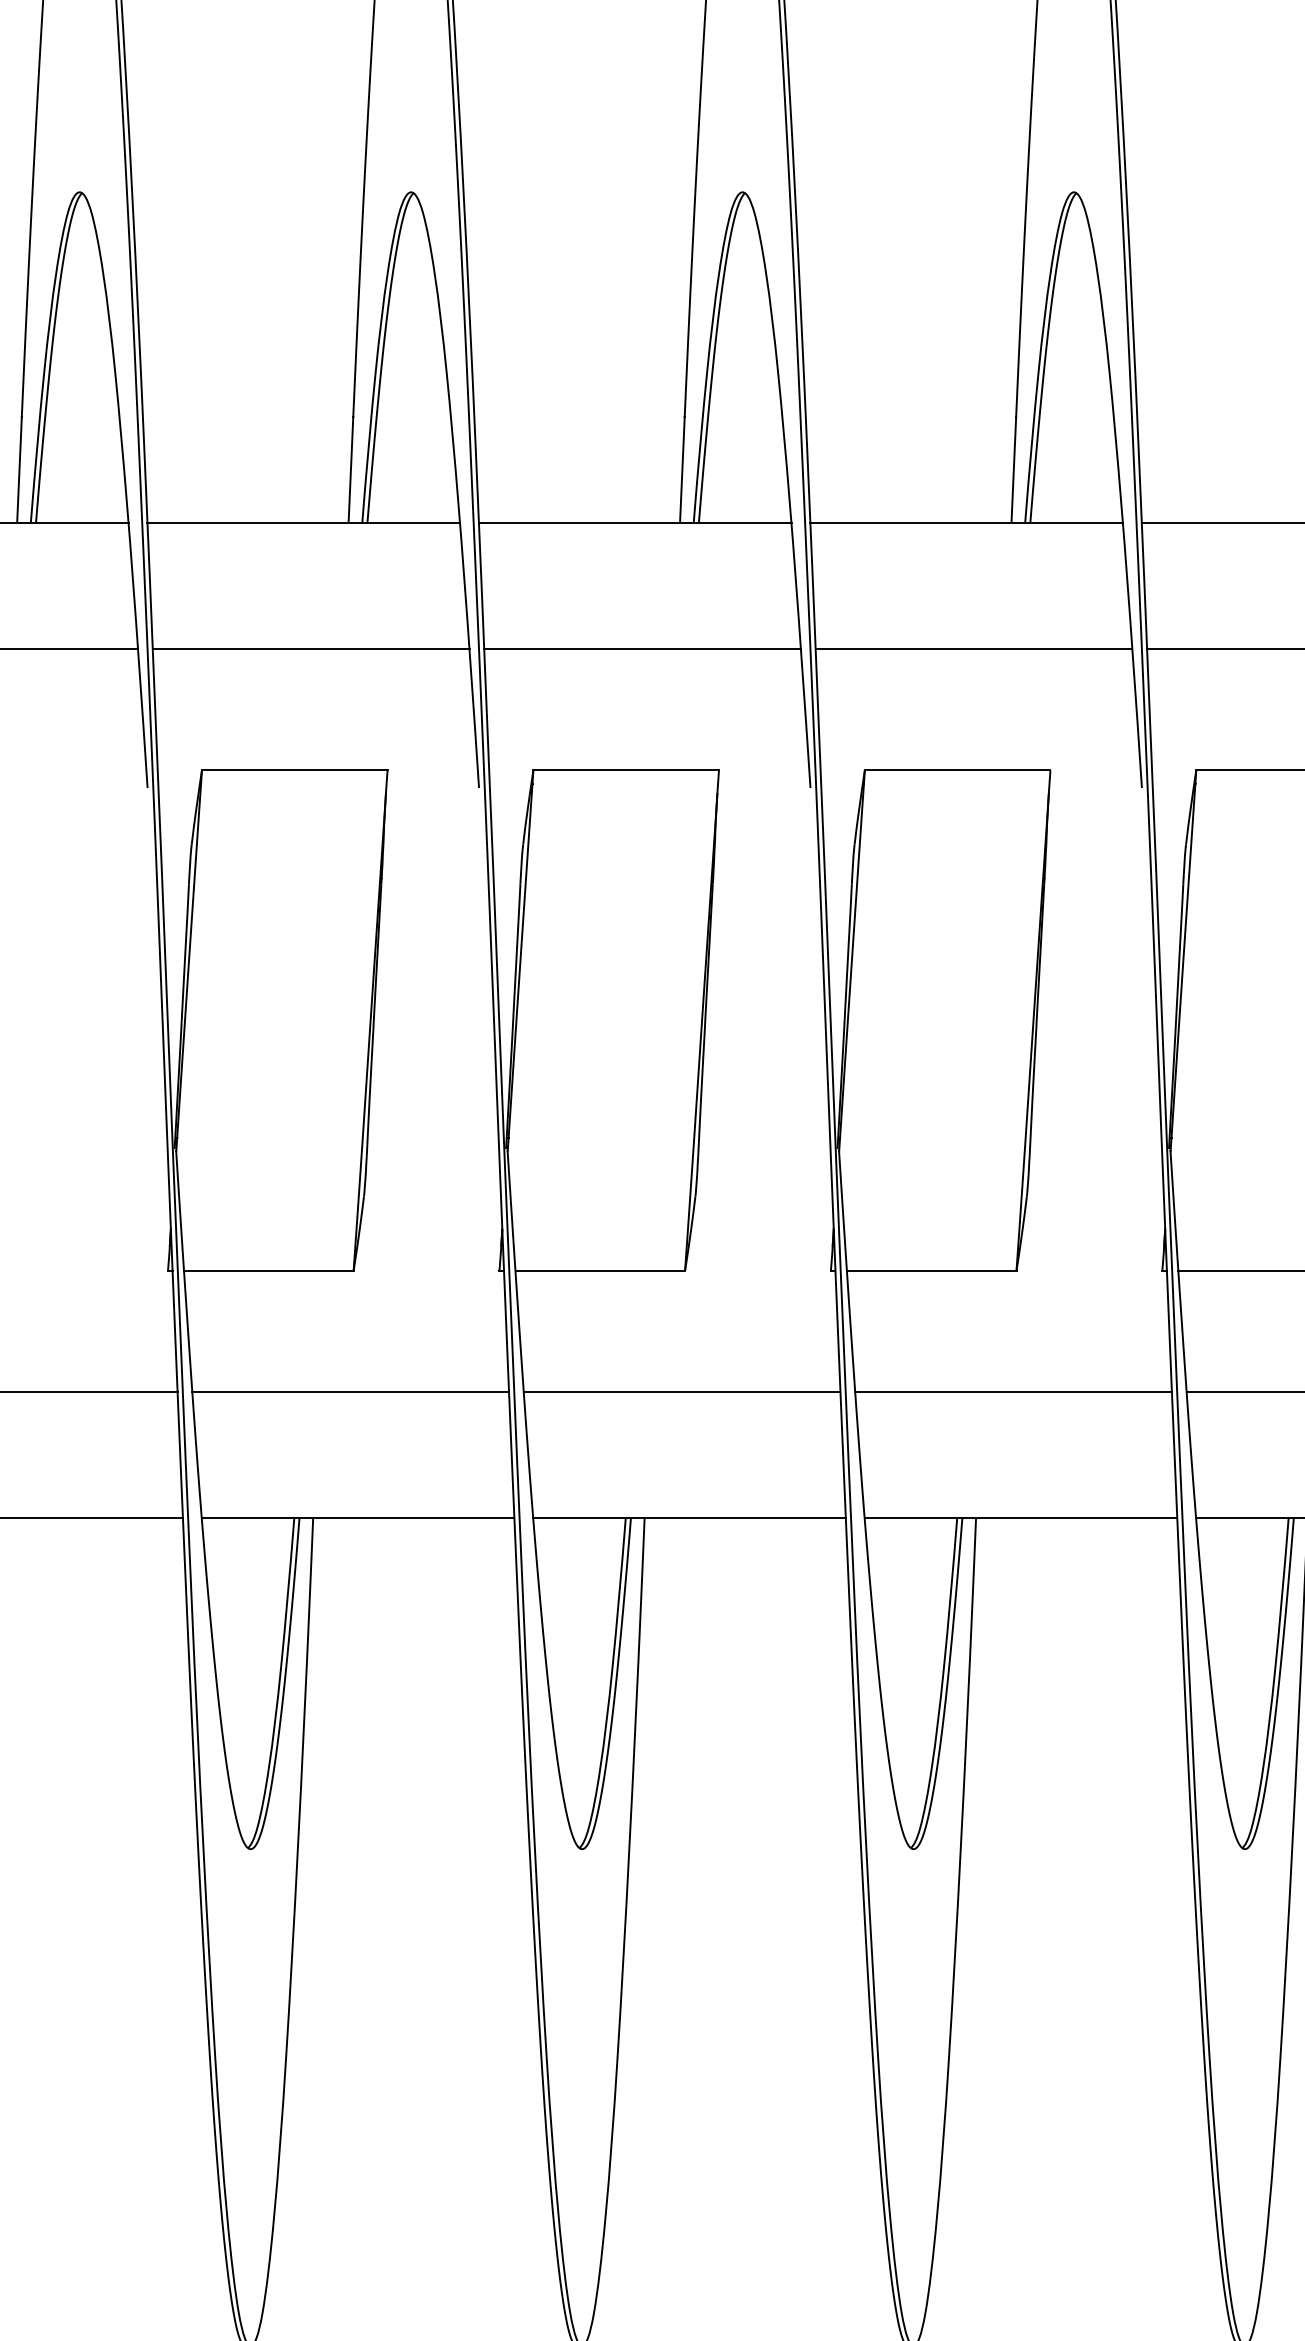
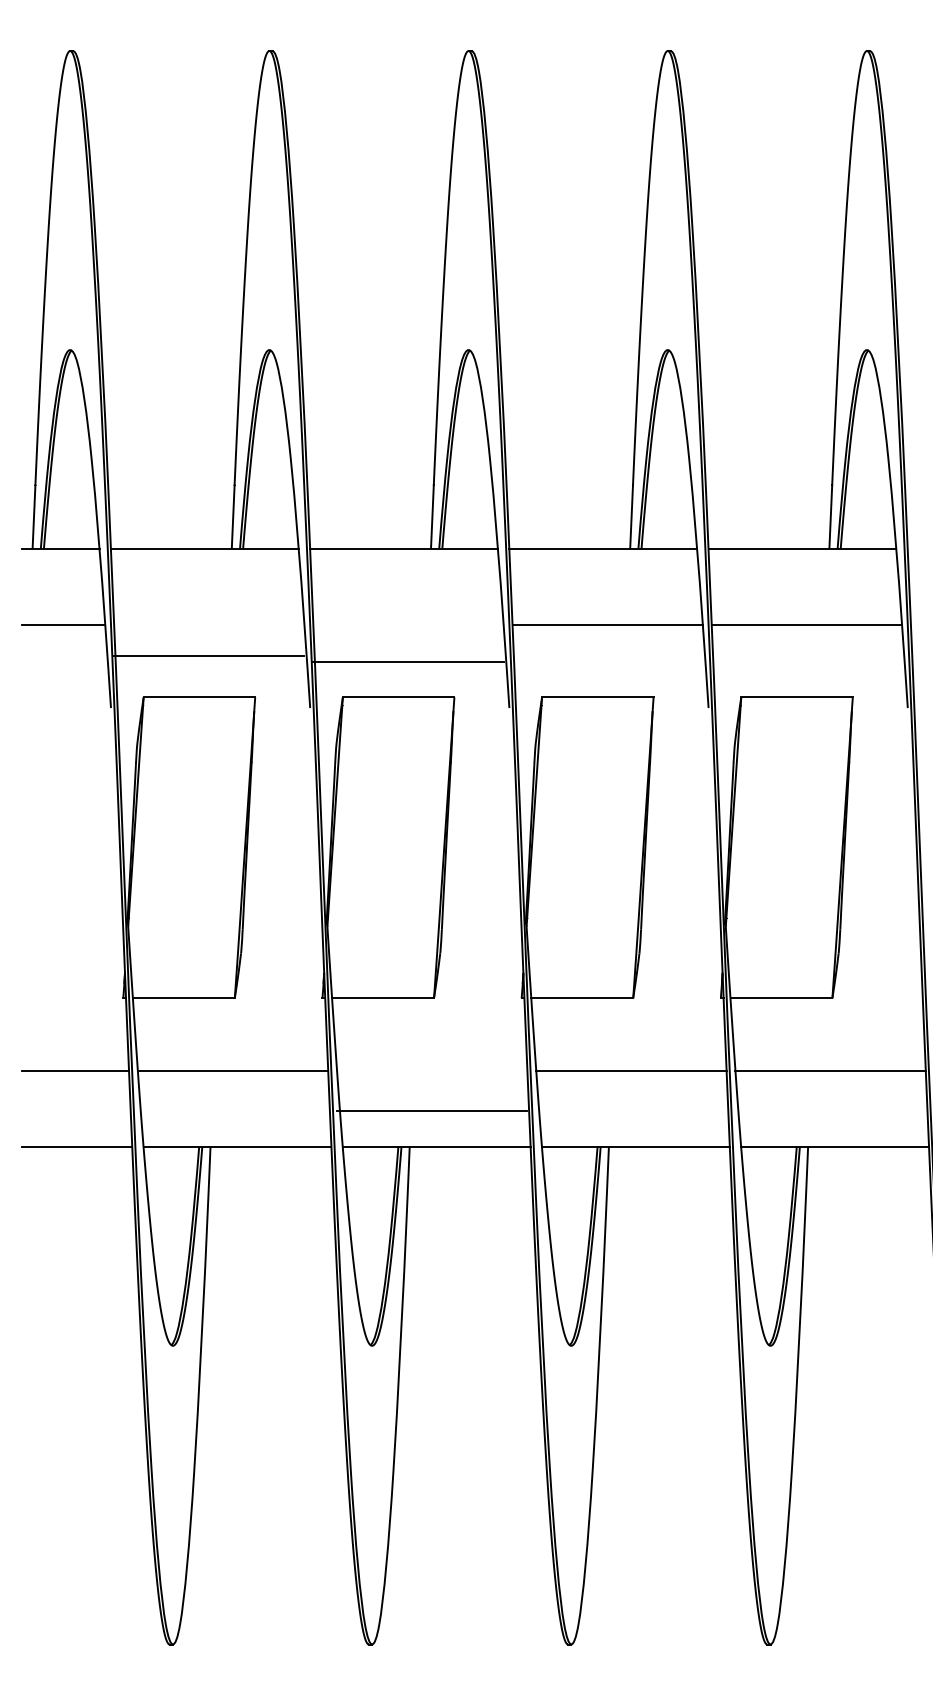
line: (311, 648) -> (209, 655), moved
line: (642, 648) -> (408, 661), moved
line: (682, 1391) -> (432, 1110), moved

